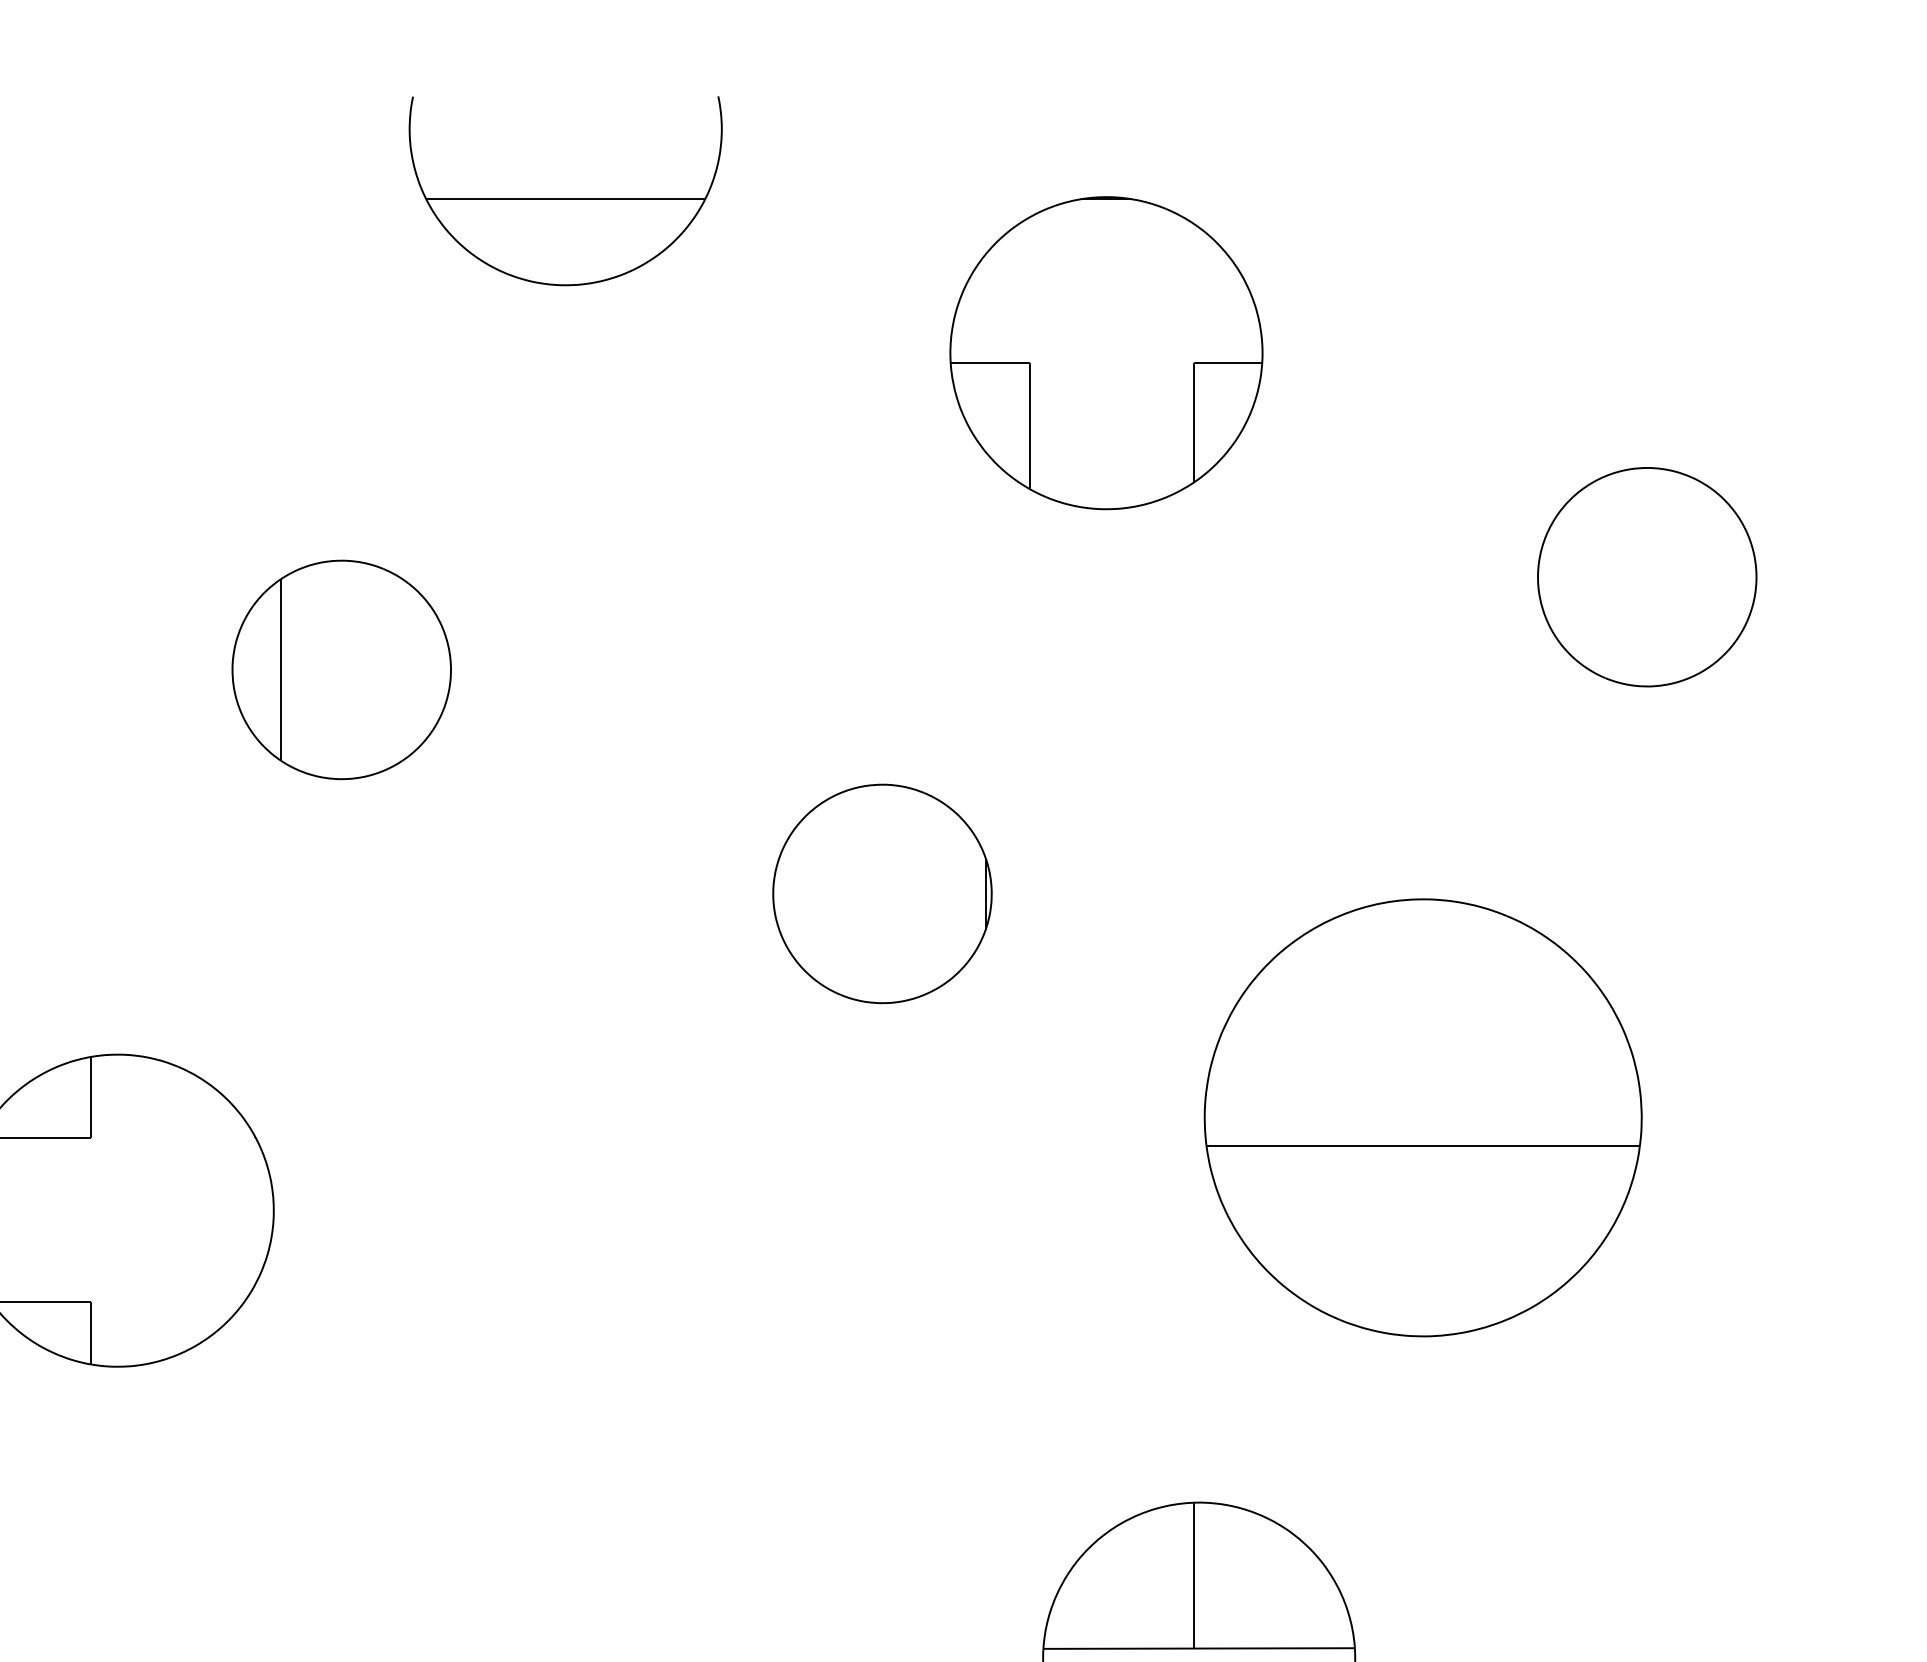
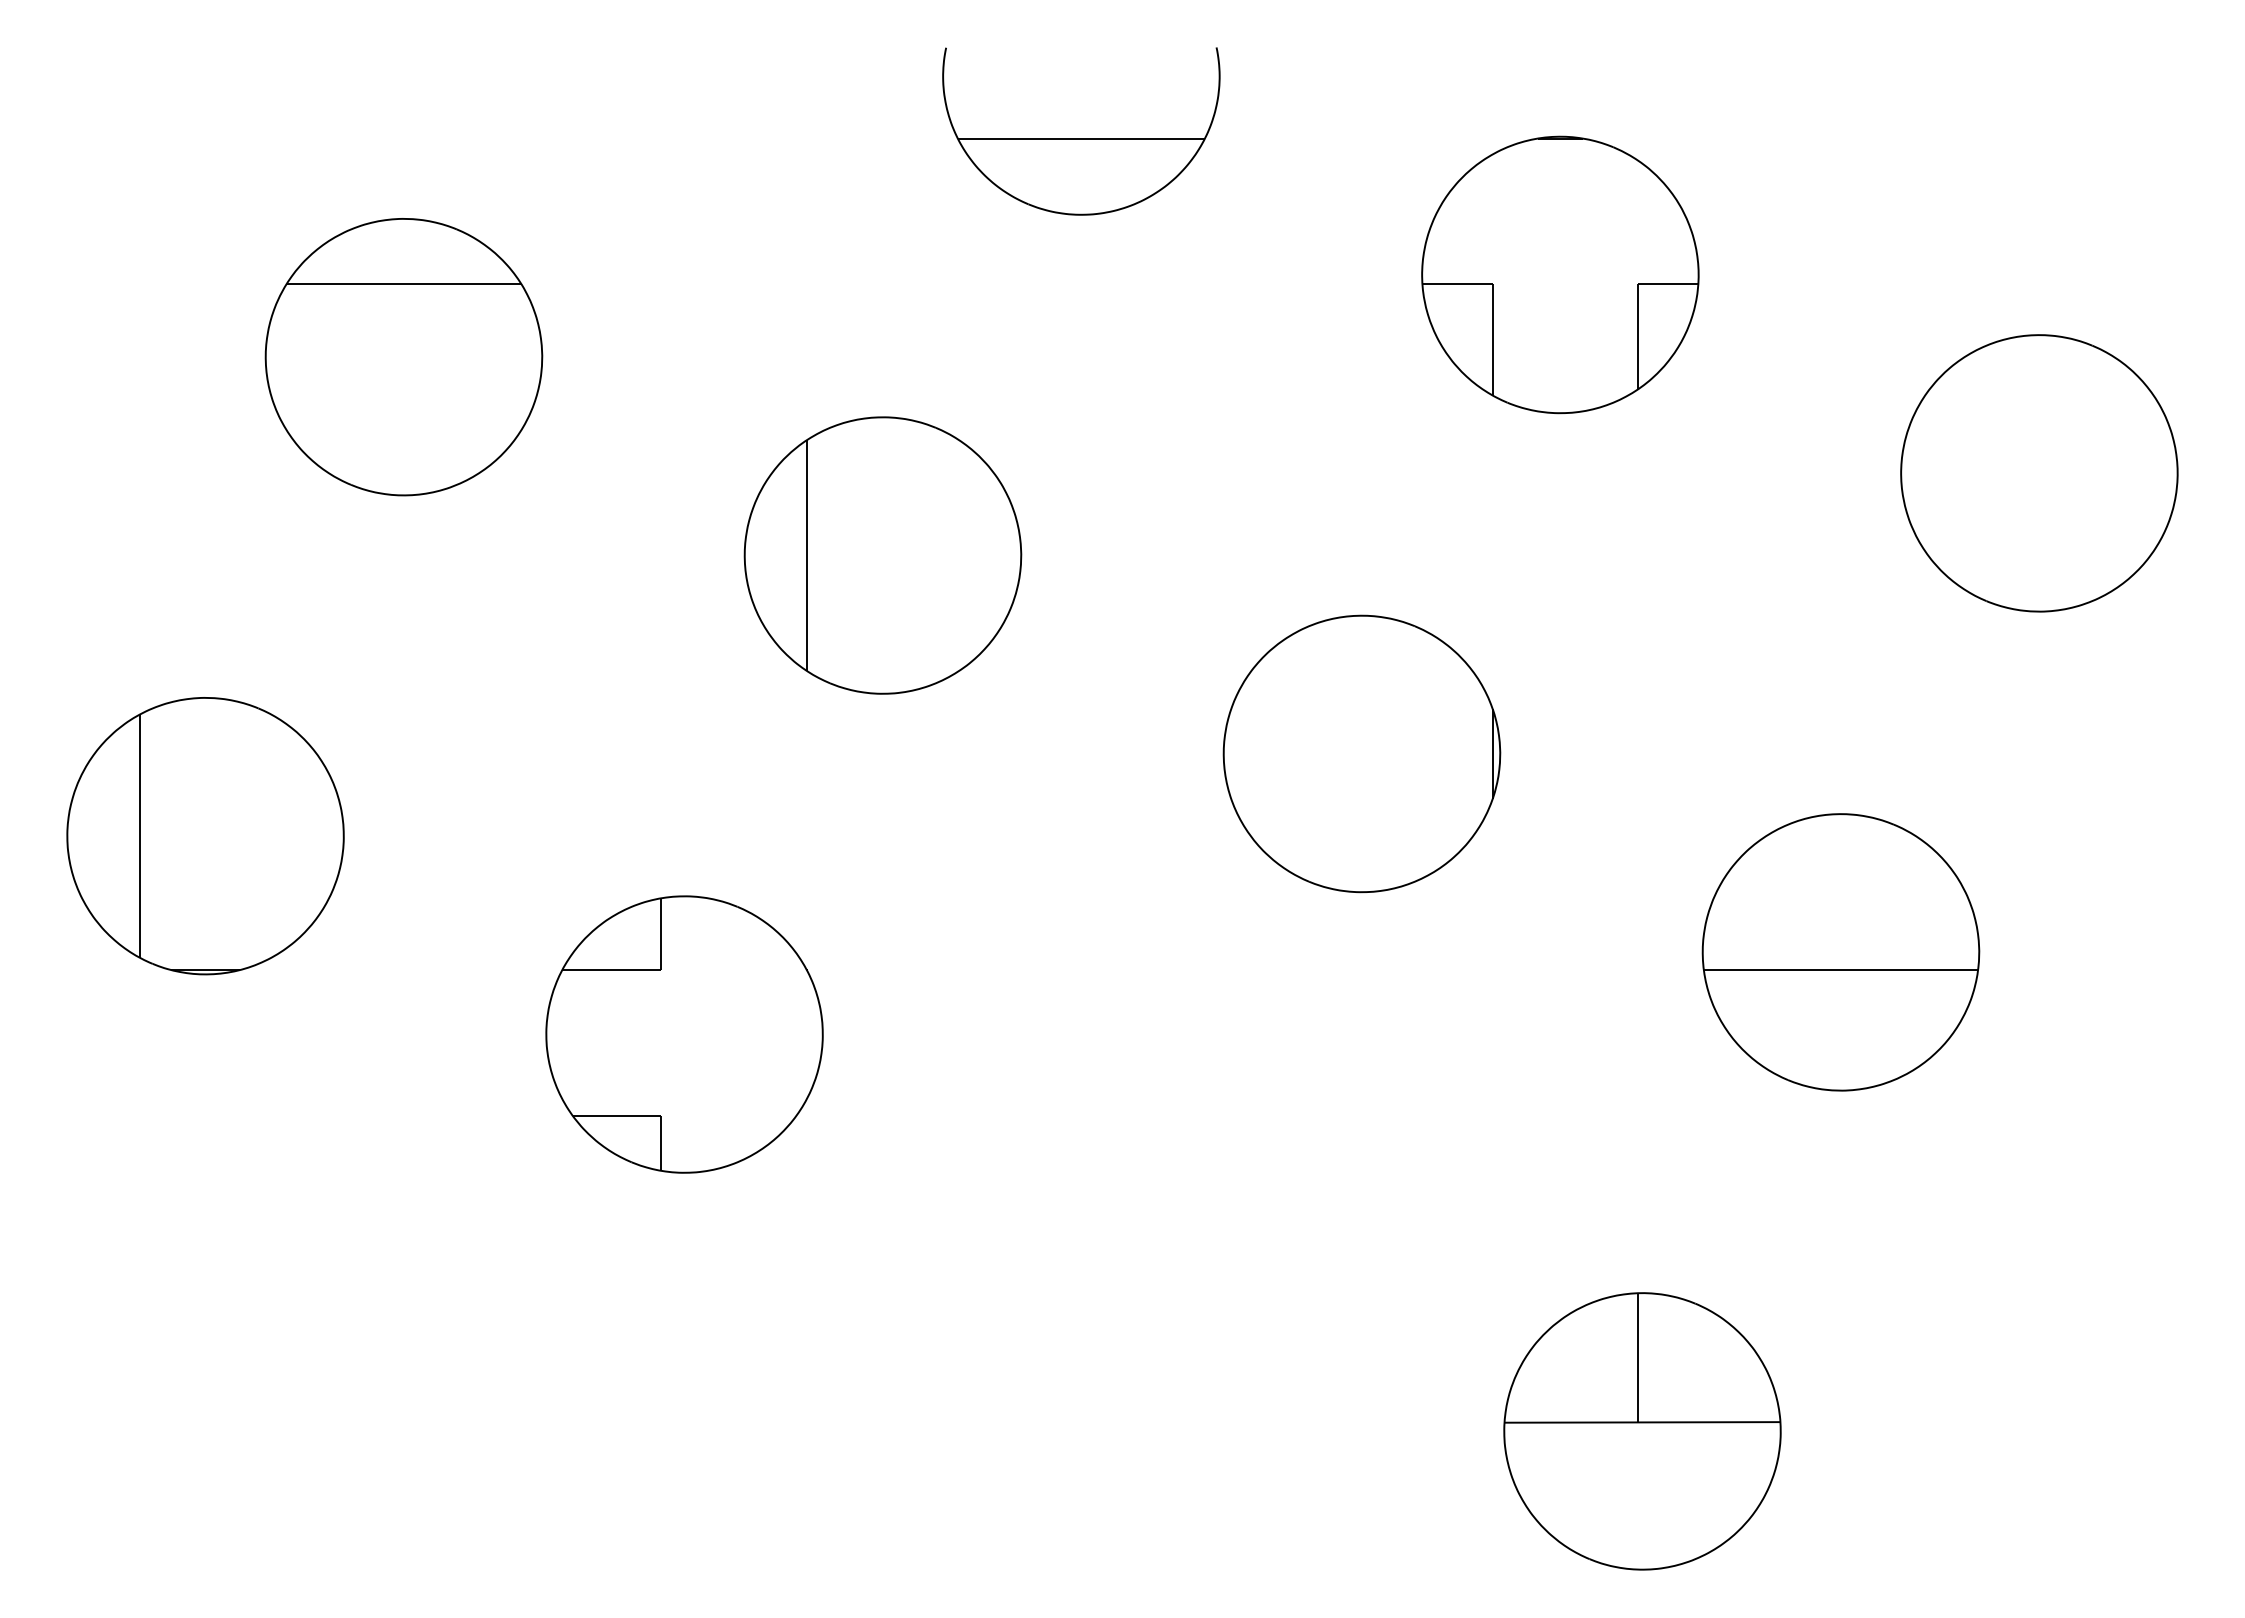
part: (1647, 577) -> (2039, 473), size x1.43
part: (341, 669) -> (882, 555), size x1.43
part: (881, 893) -> (1361, 753), size x1.43
part: (1422, 1118) -> (1840, 952), size x0.71

